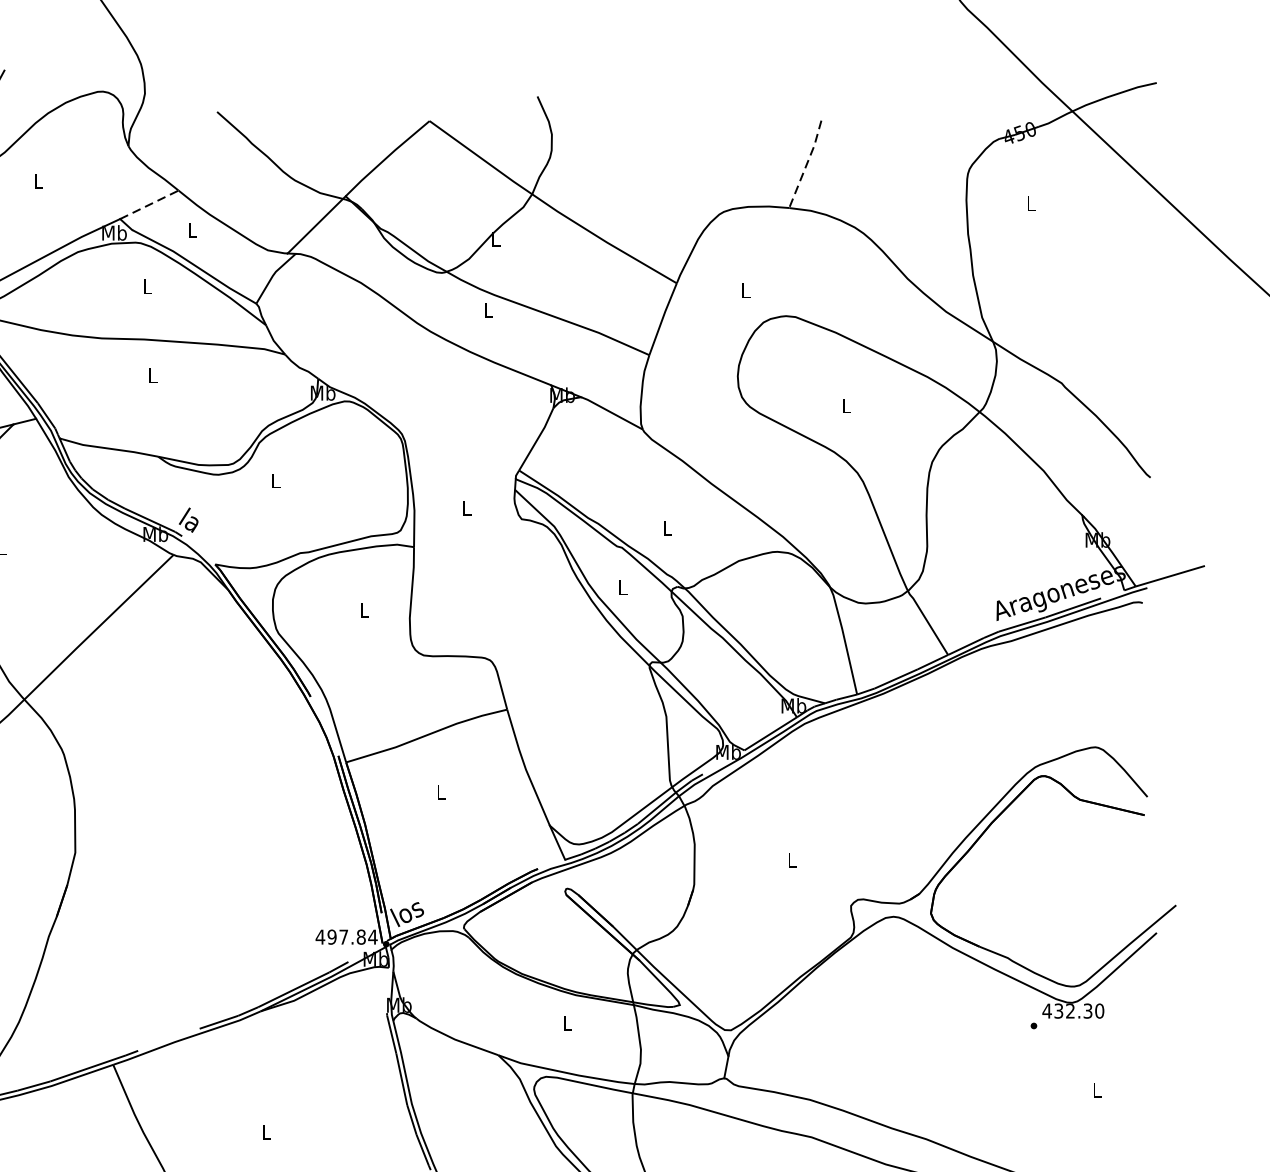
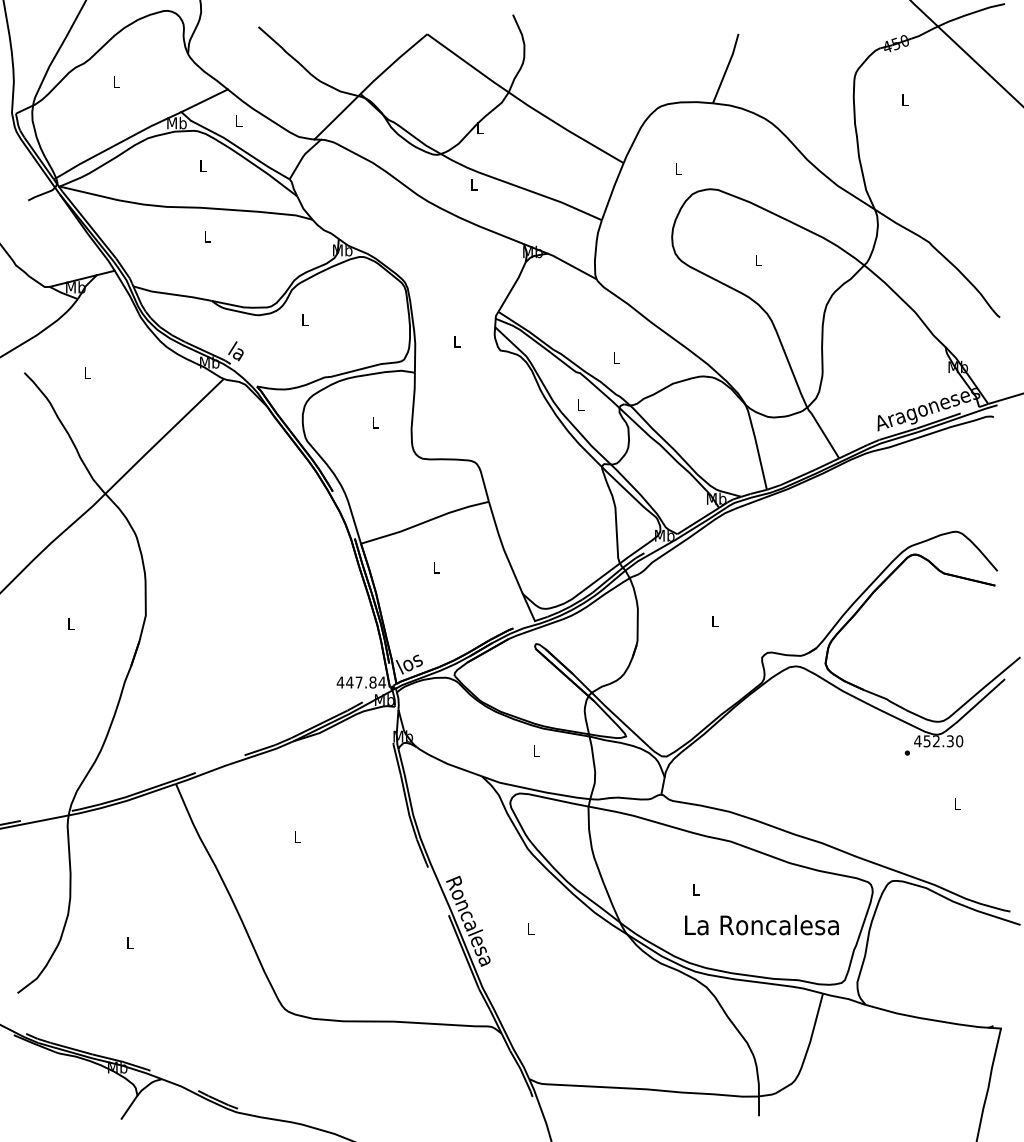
line: (807, 164) -> (727, 68), dashed -> solid
line: (149, 204) -> (204, 100), dashed -> solid
text: (331, 937) -> (349, 682), 497.84 -> 447.84
text: (1059, 1010) -> (927, 740), 432.30 -> 452.30

